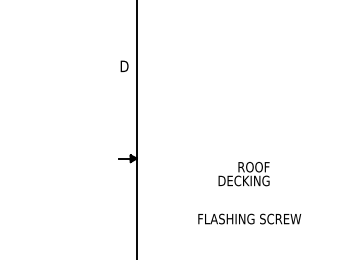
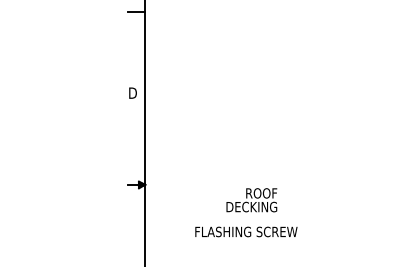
text: (249, 218) -> (246, 231), moved

